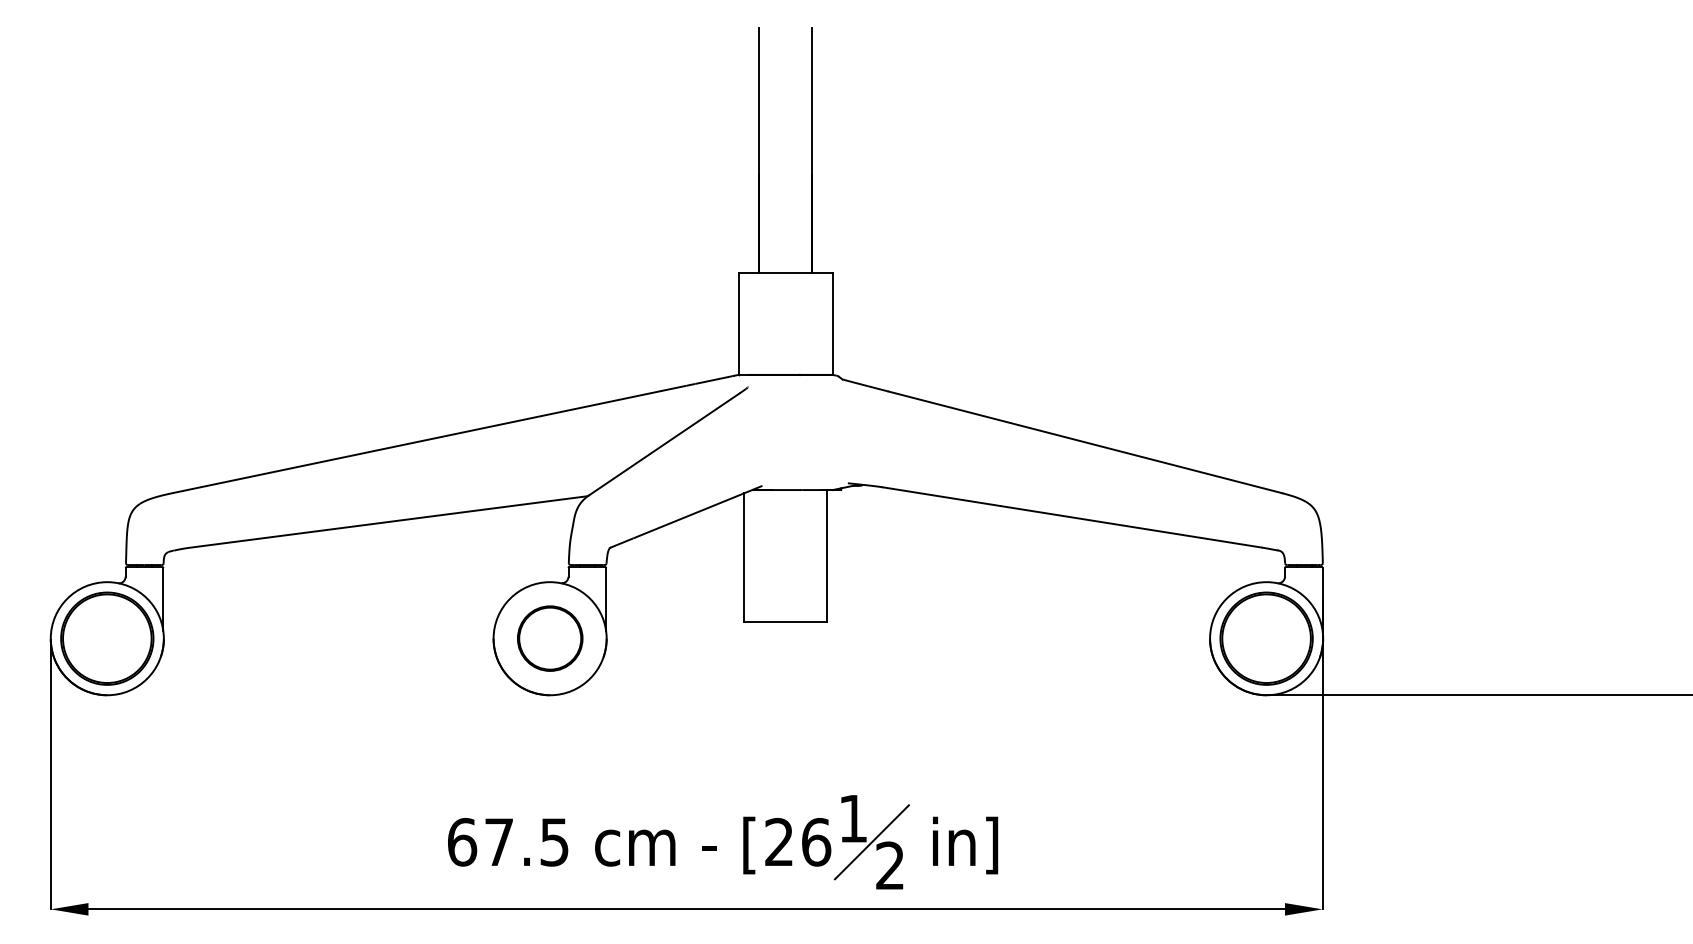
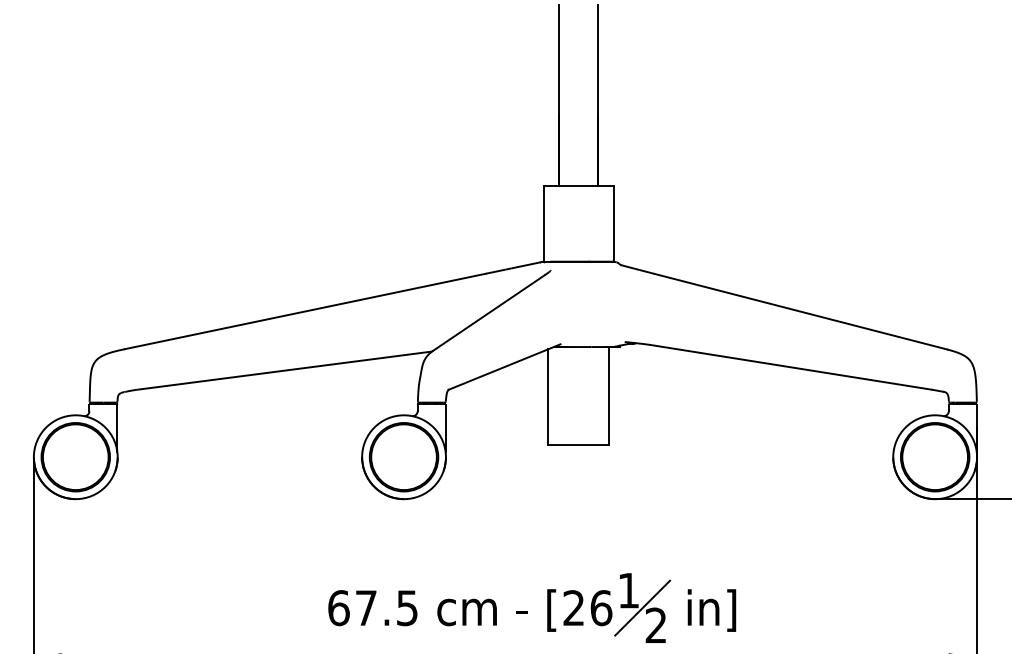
part: (550, 638) -> (404, 457), size x1.43

